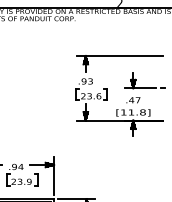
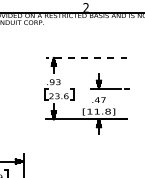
line: (120, 55) -> (86, 57), solid -> dashed

